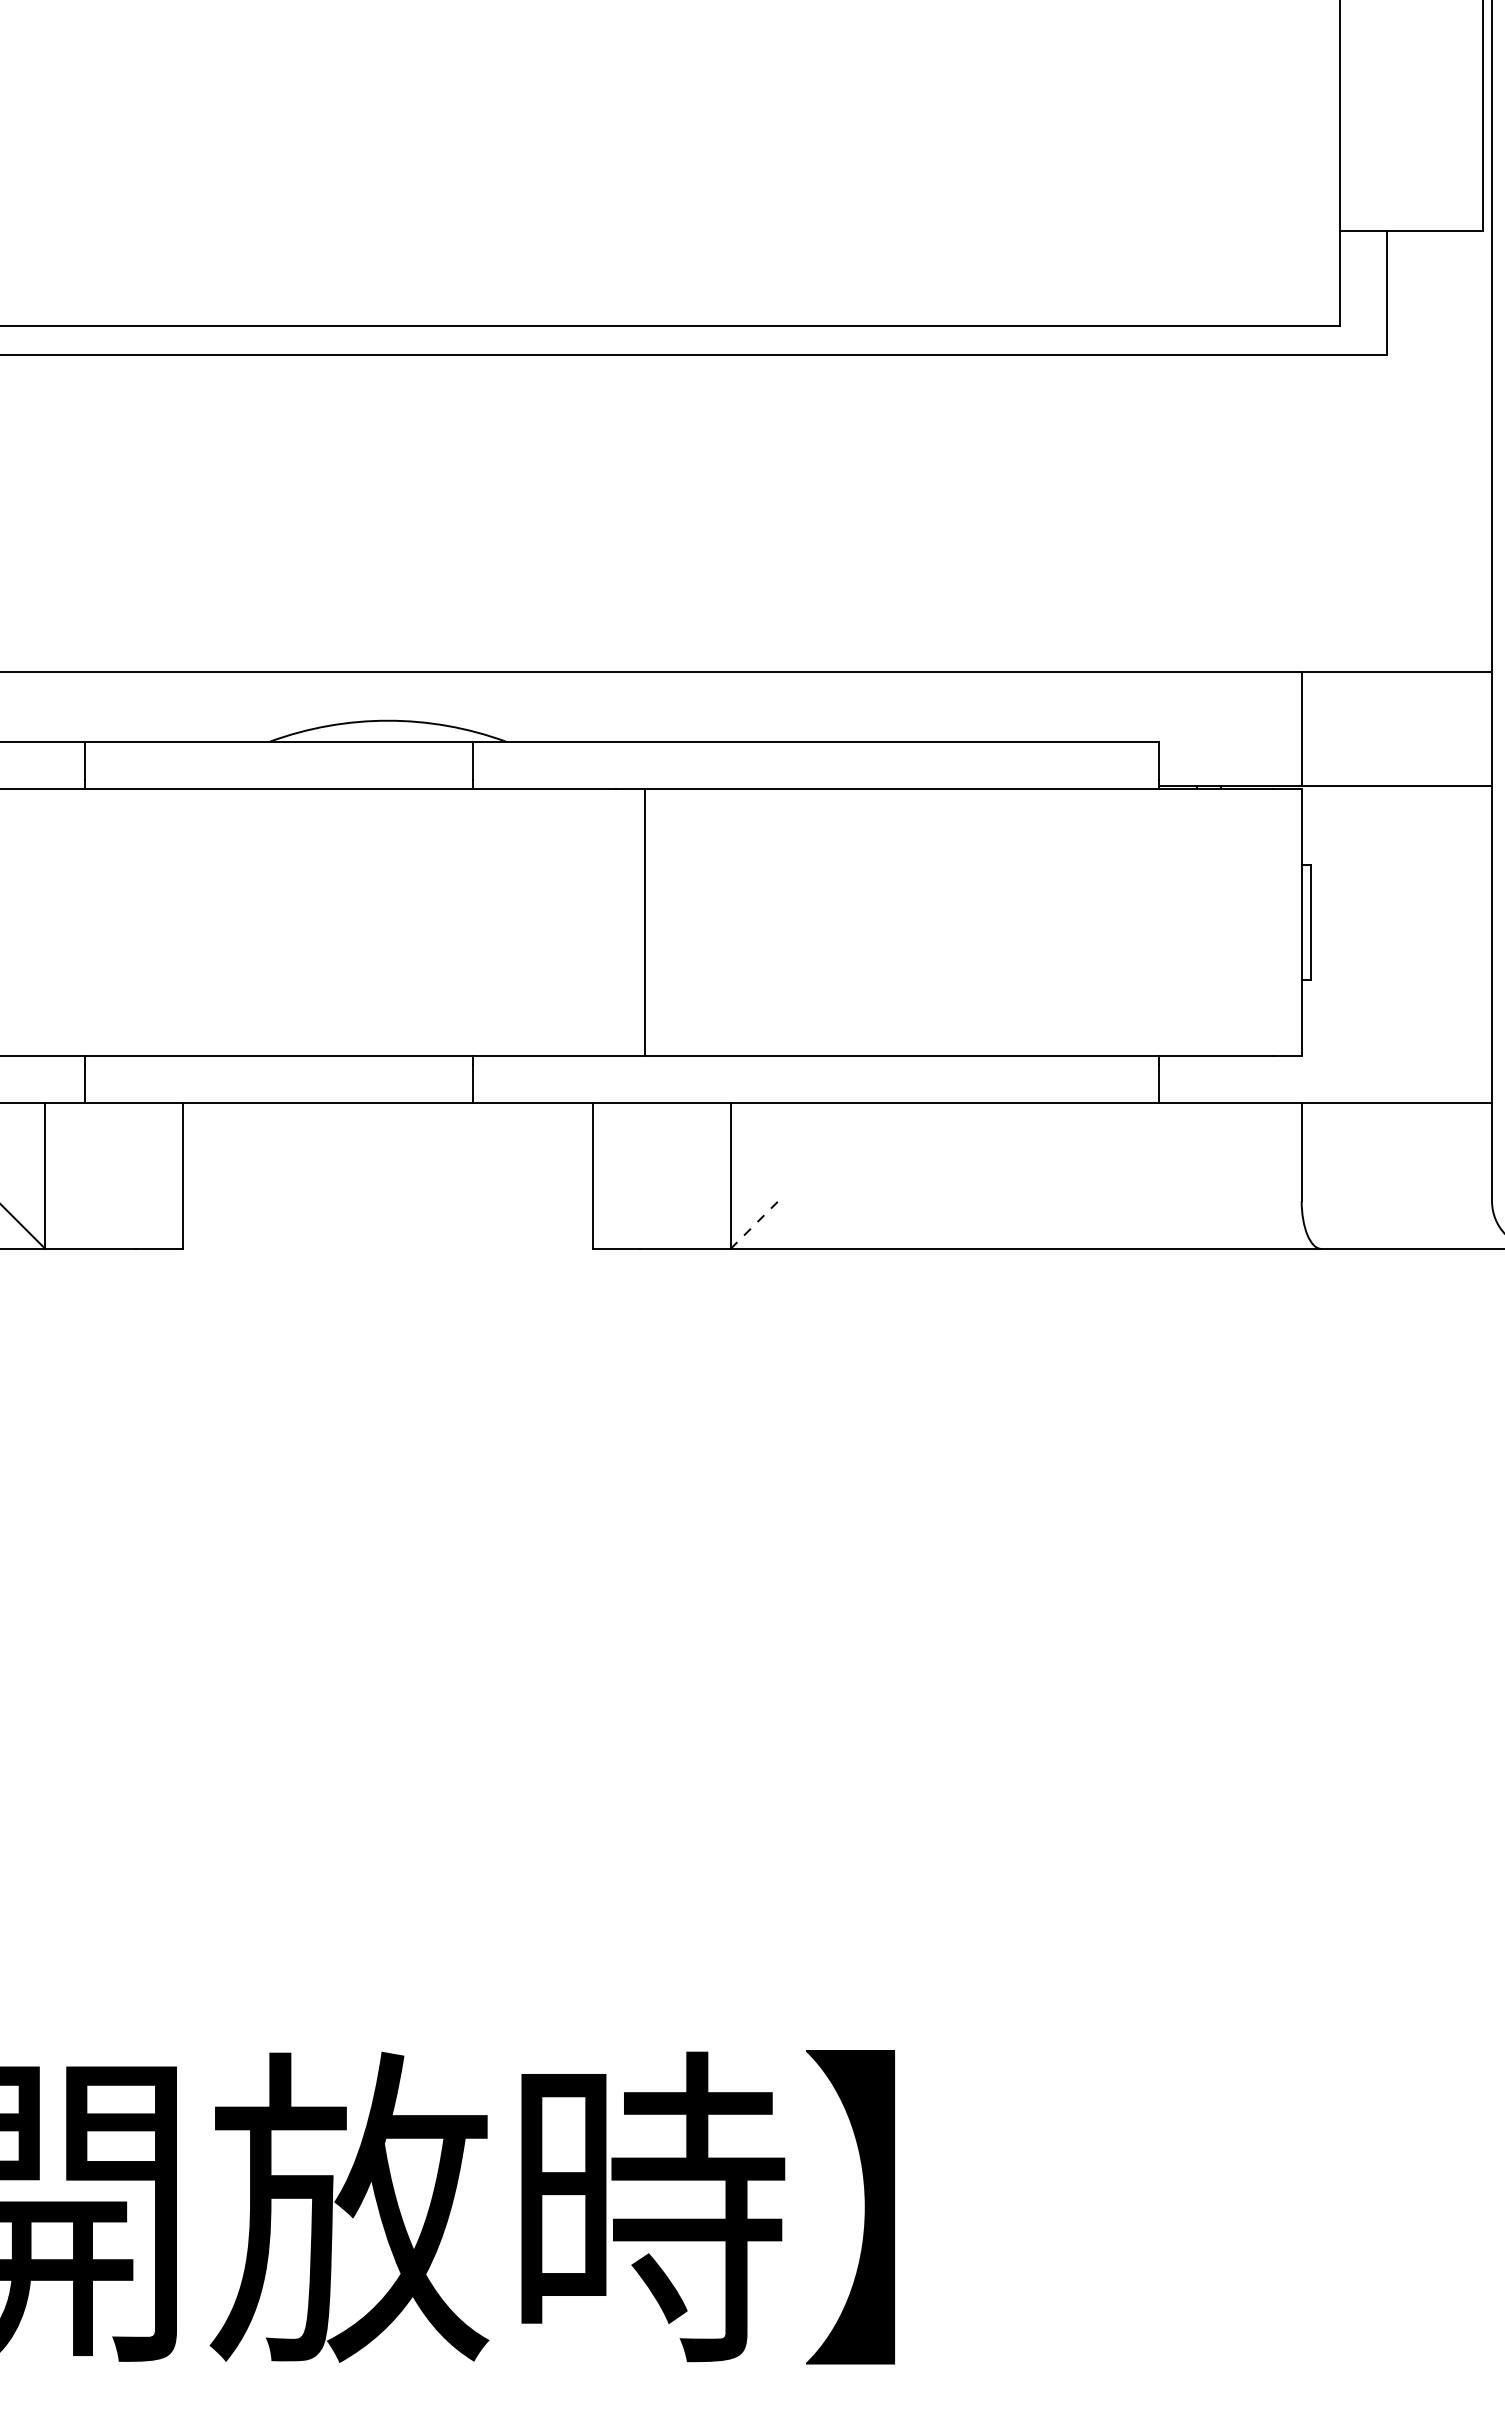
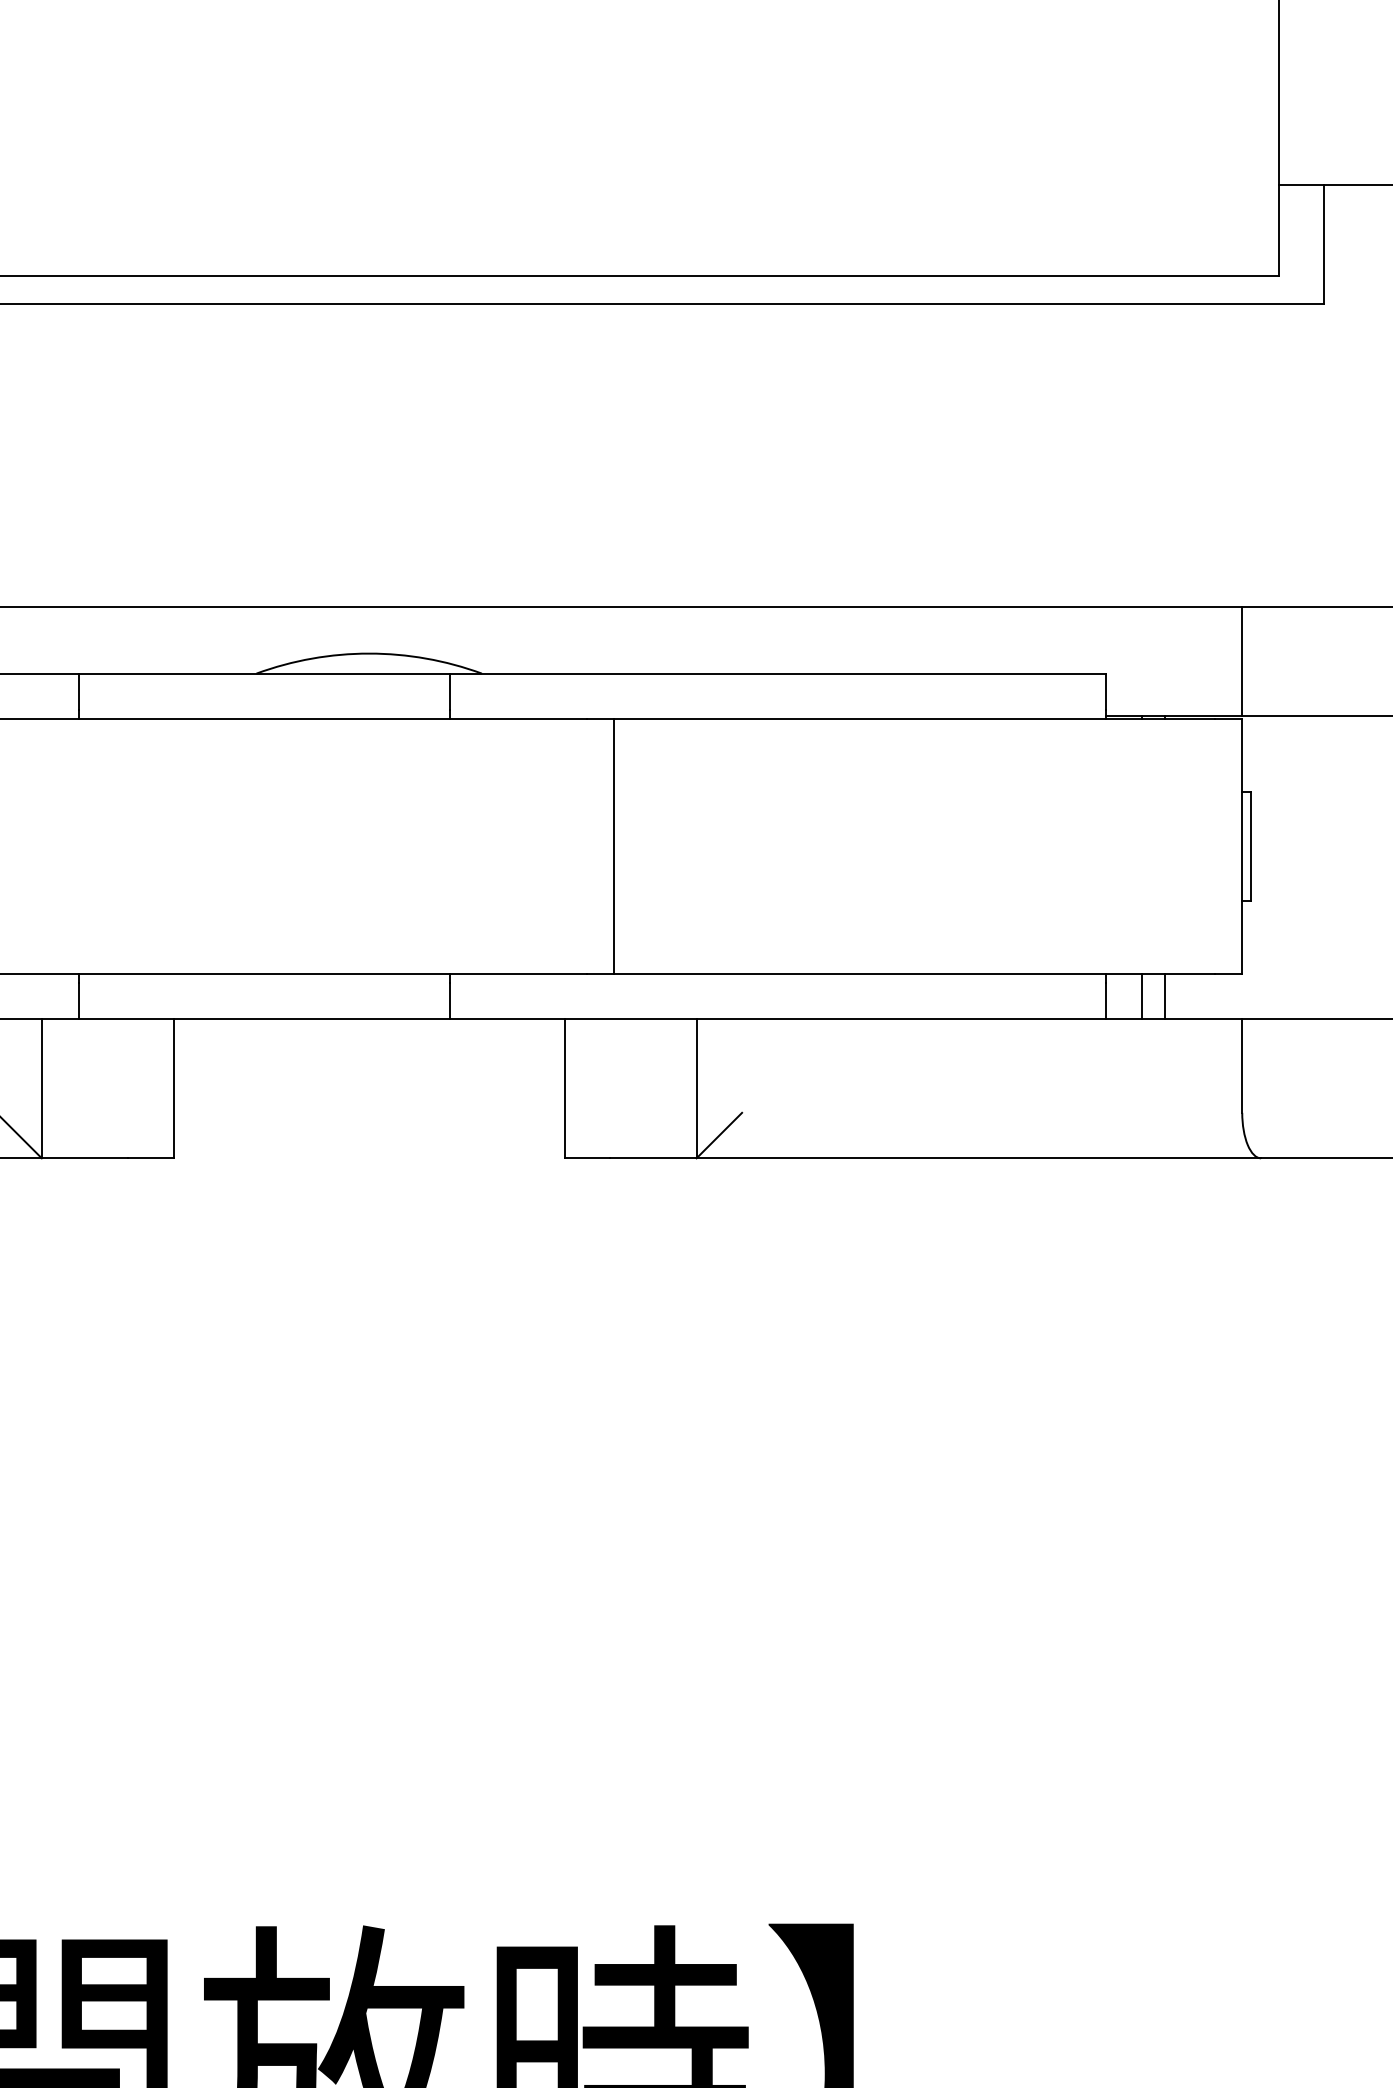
line: (1197, 1079) -> (1142, 996), added
line: (1220, 1079) -> (1164, 996), added
line: (754, 1225) -> (719, 1135), dashed -> solid

